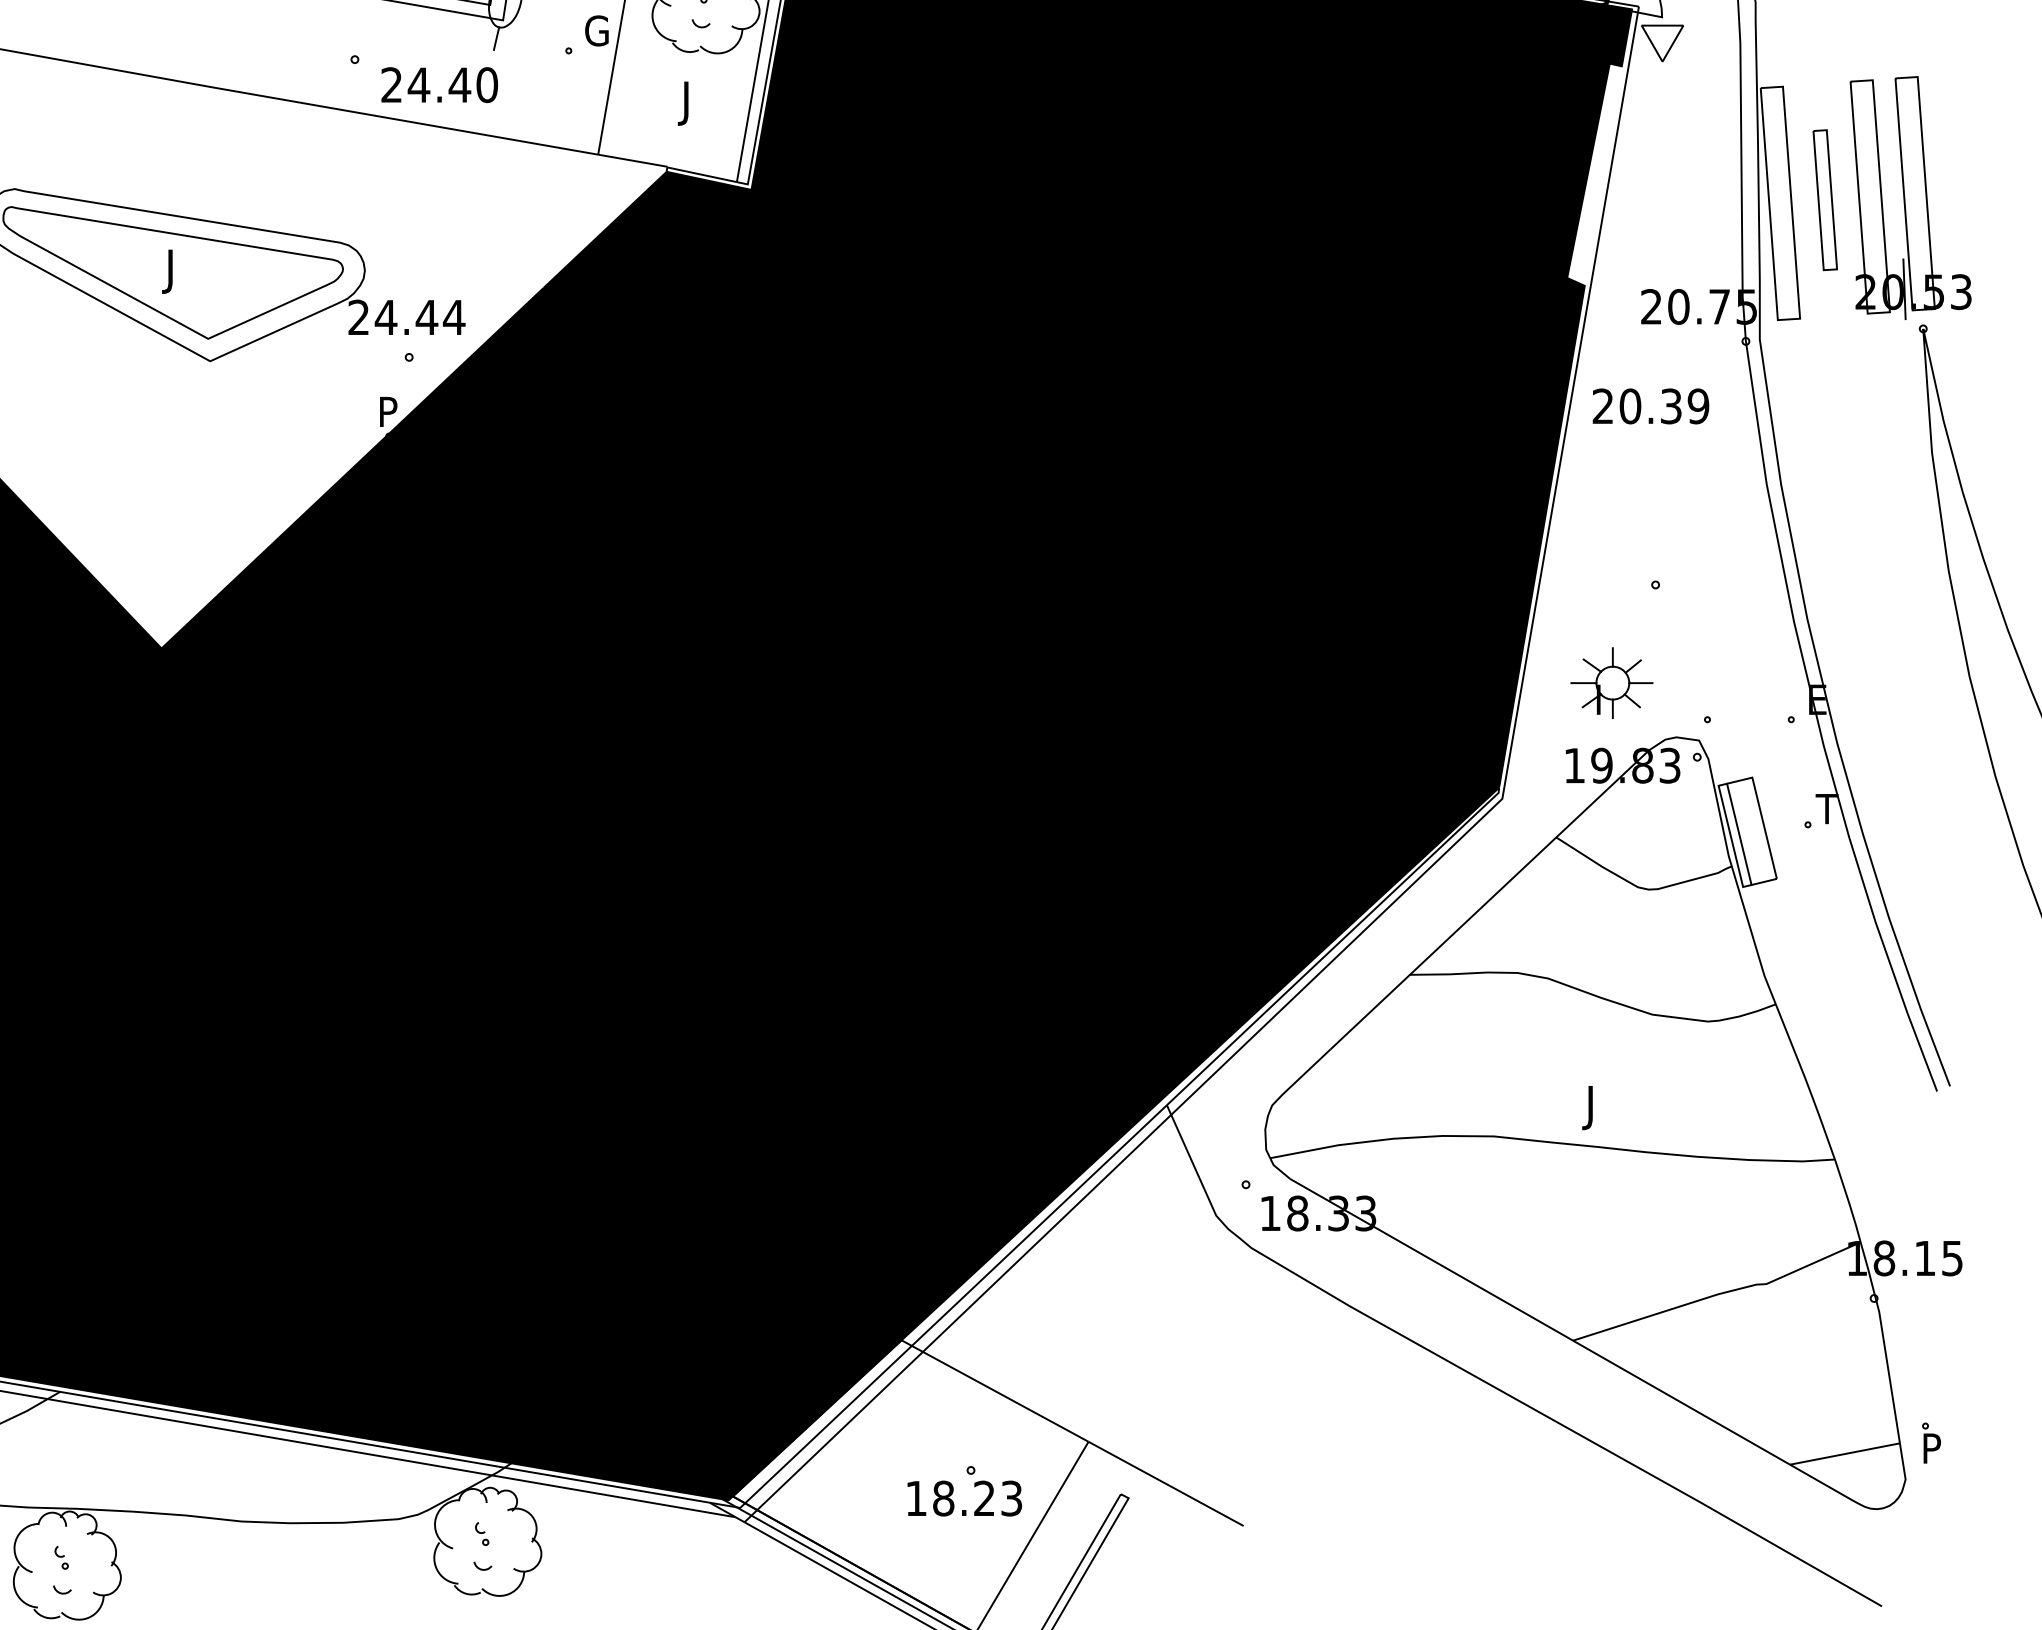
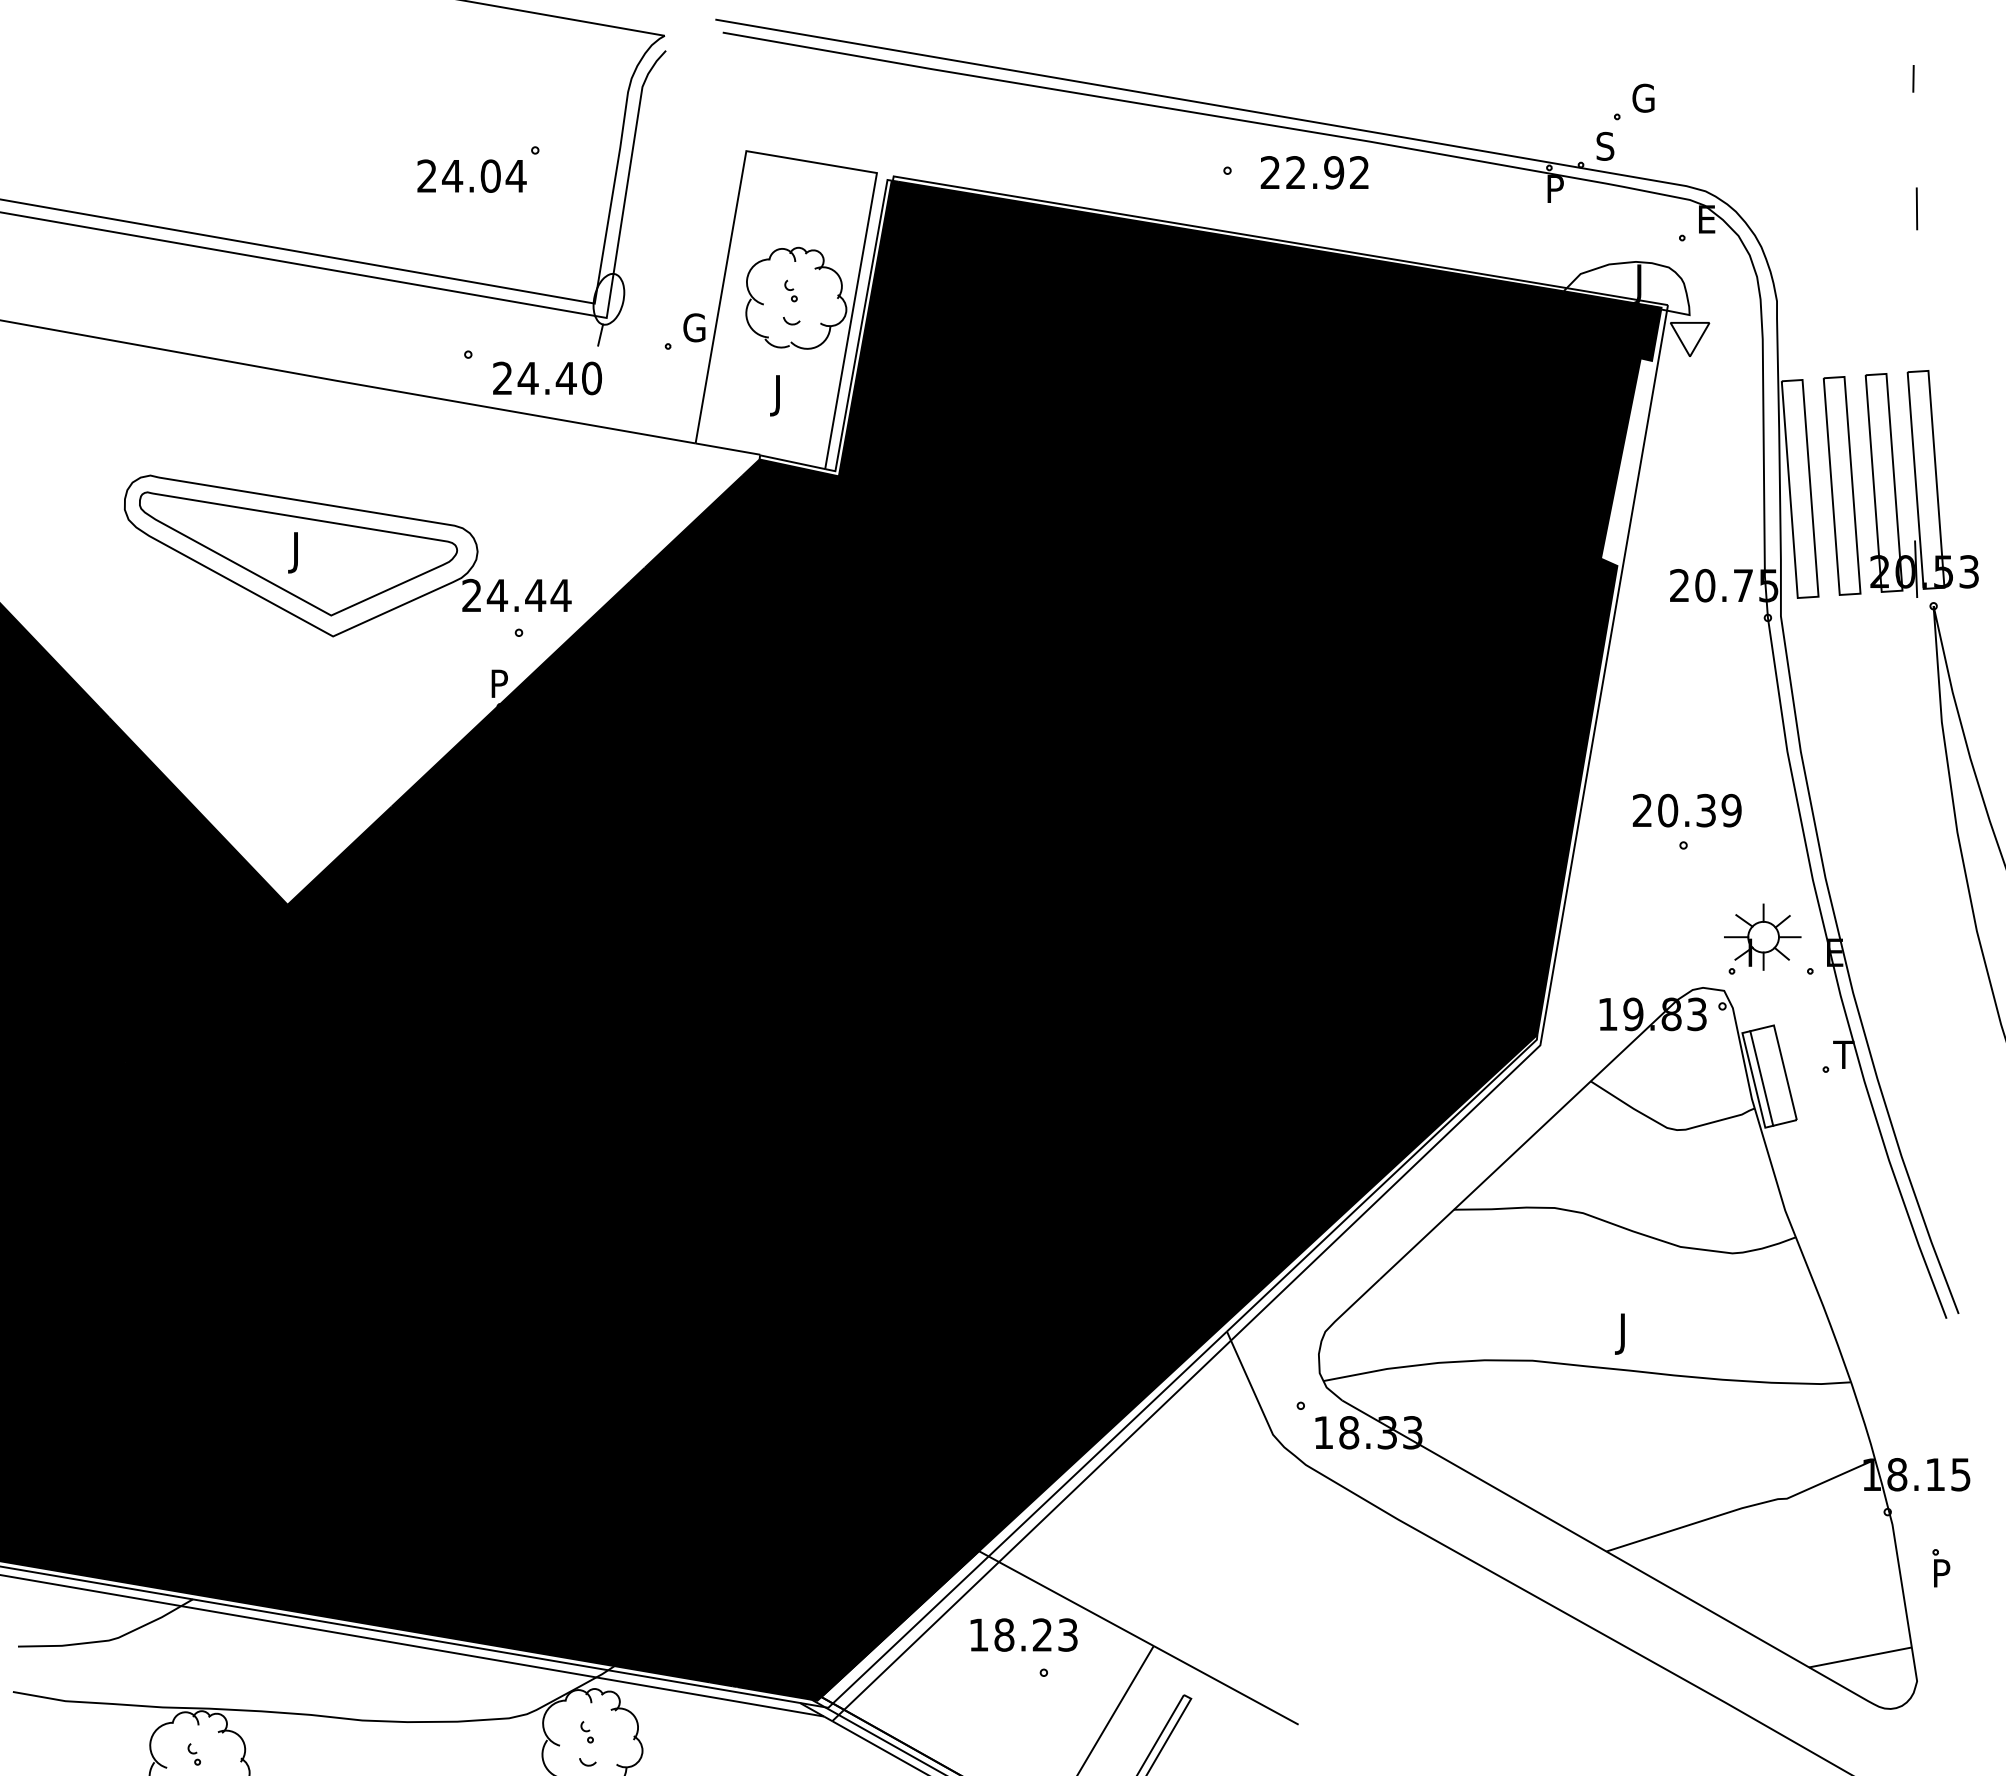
part: (1824, 199) -> (1841, 485), size x1.67
text: (1650, 406) -> (1686, 810), moved
part: (1611, 682) -> (1762, 936), moved
part: (1931, 1443) -> (1941, 1568), moved
text: (964, 1497) -> (1023, 1634), moved

